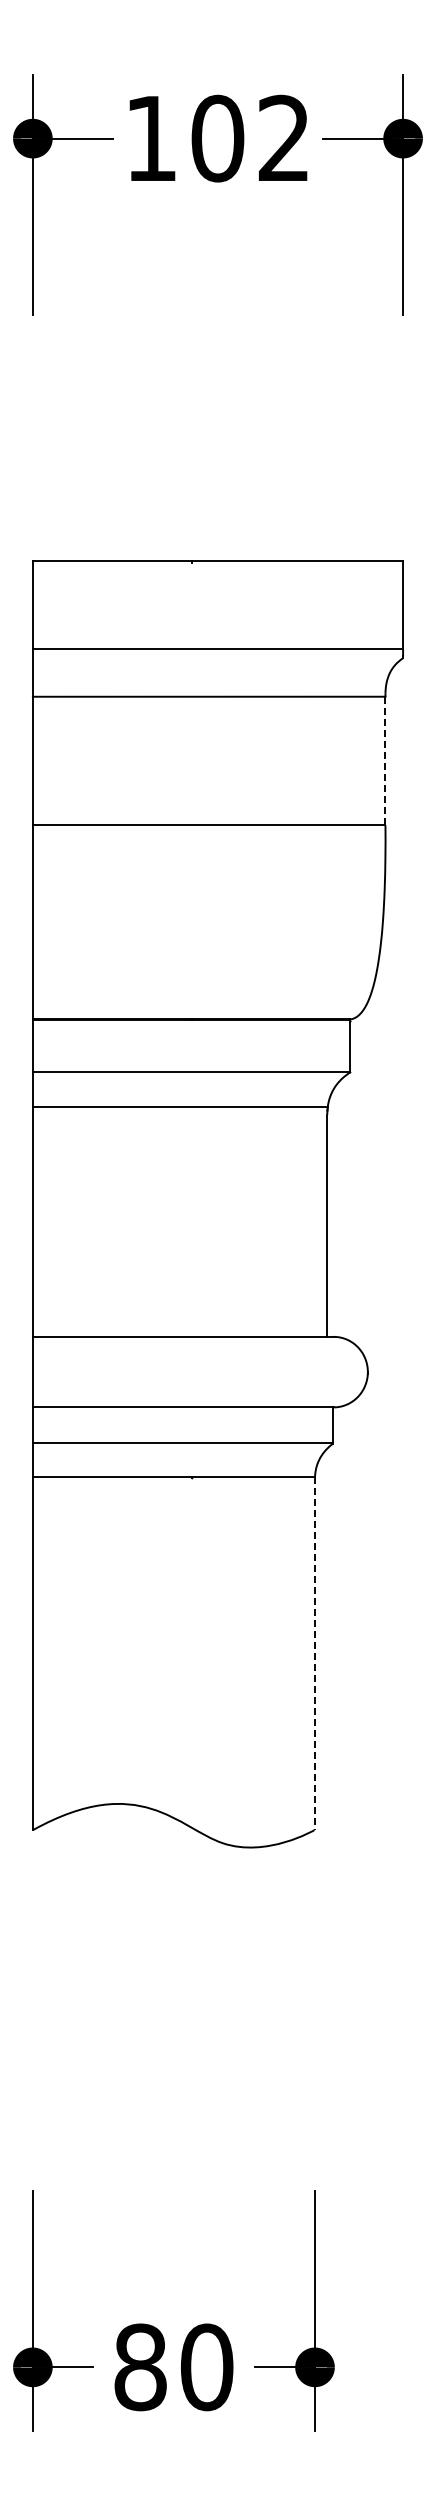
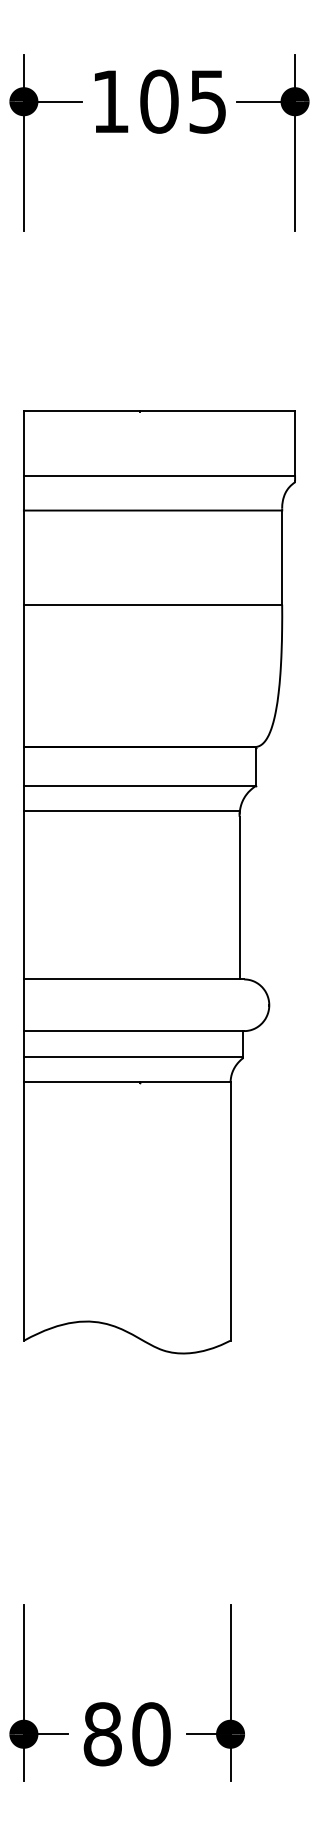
text: (283, 138) -> (207, 101), 102 -> 105
line: (385, 761) -> (282, 557), dashed -> solid
line: (315, 1653) -> (230, 1211), dashed -> solid

